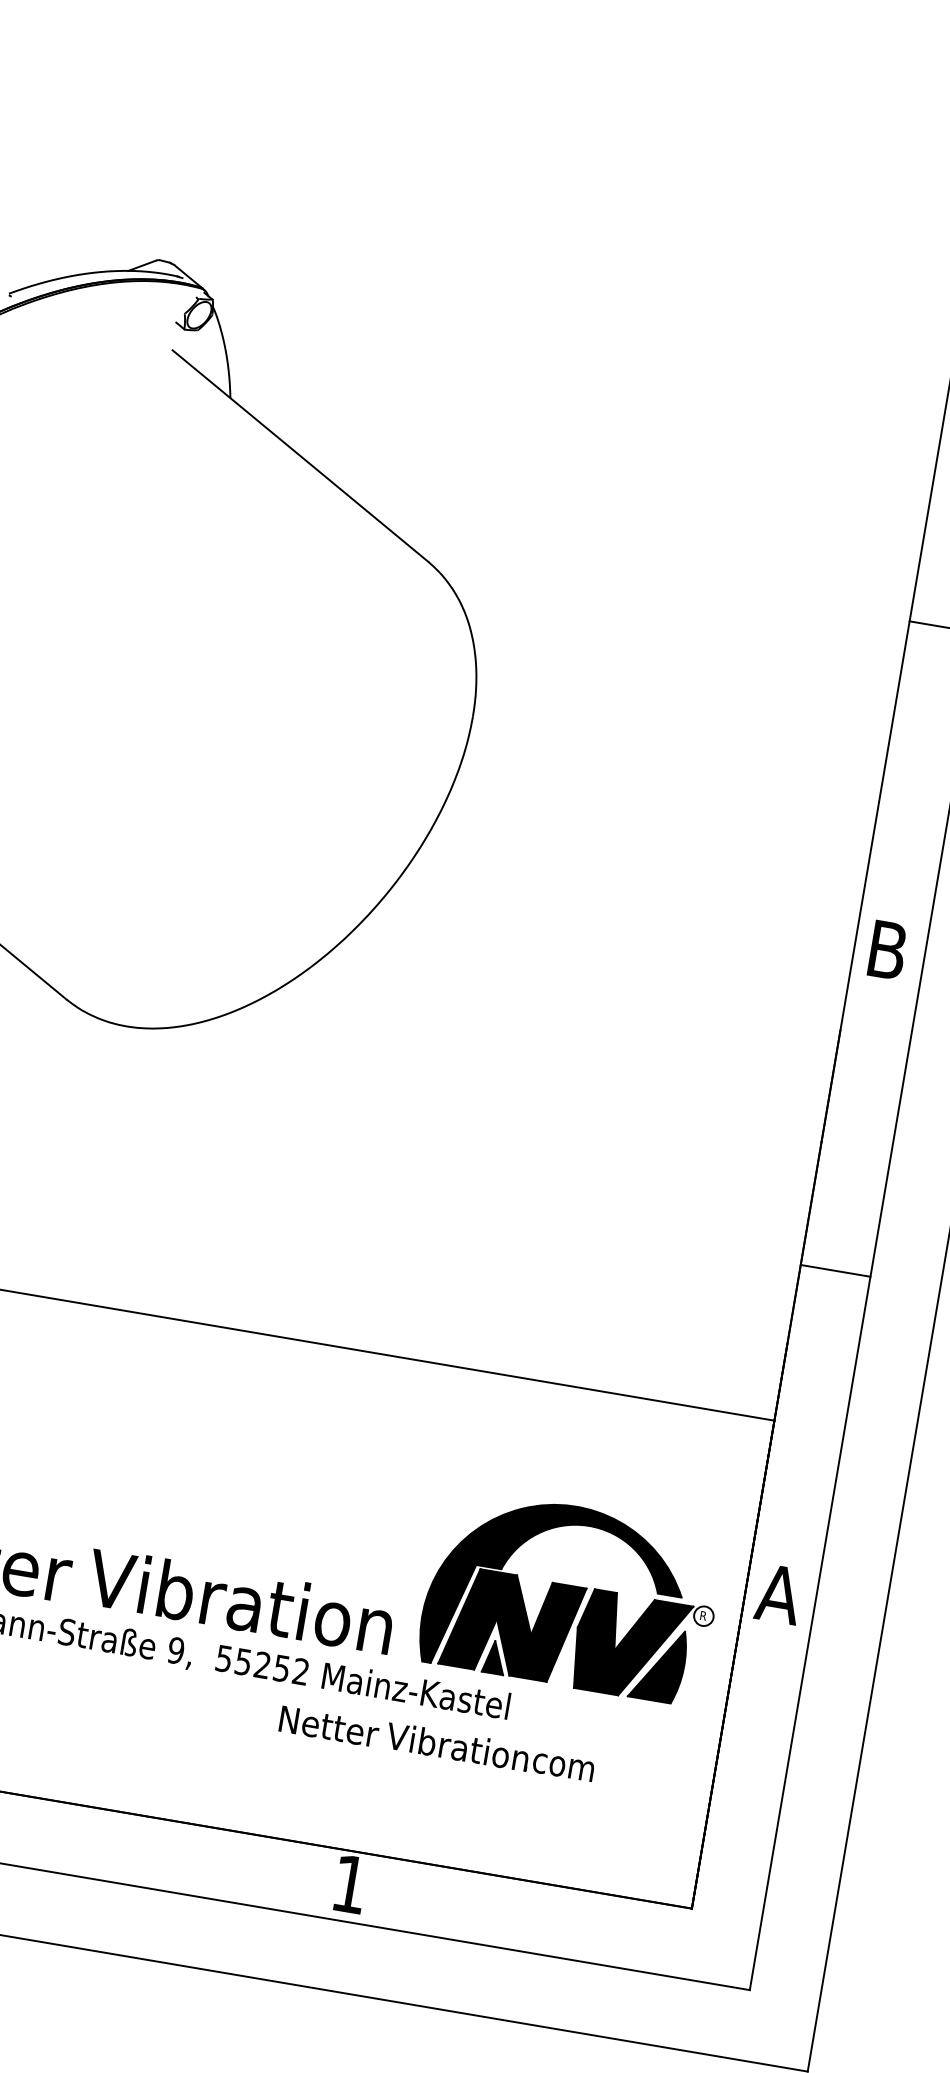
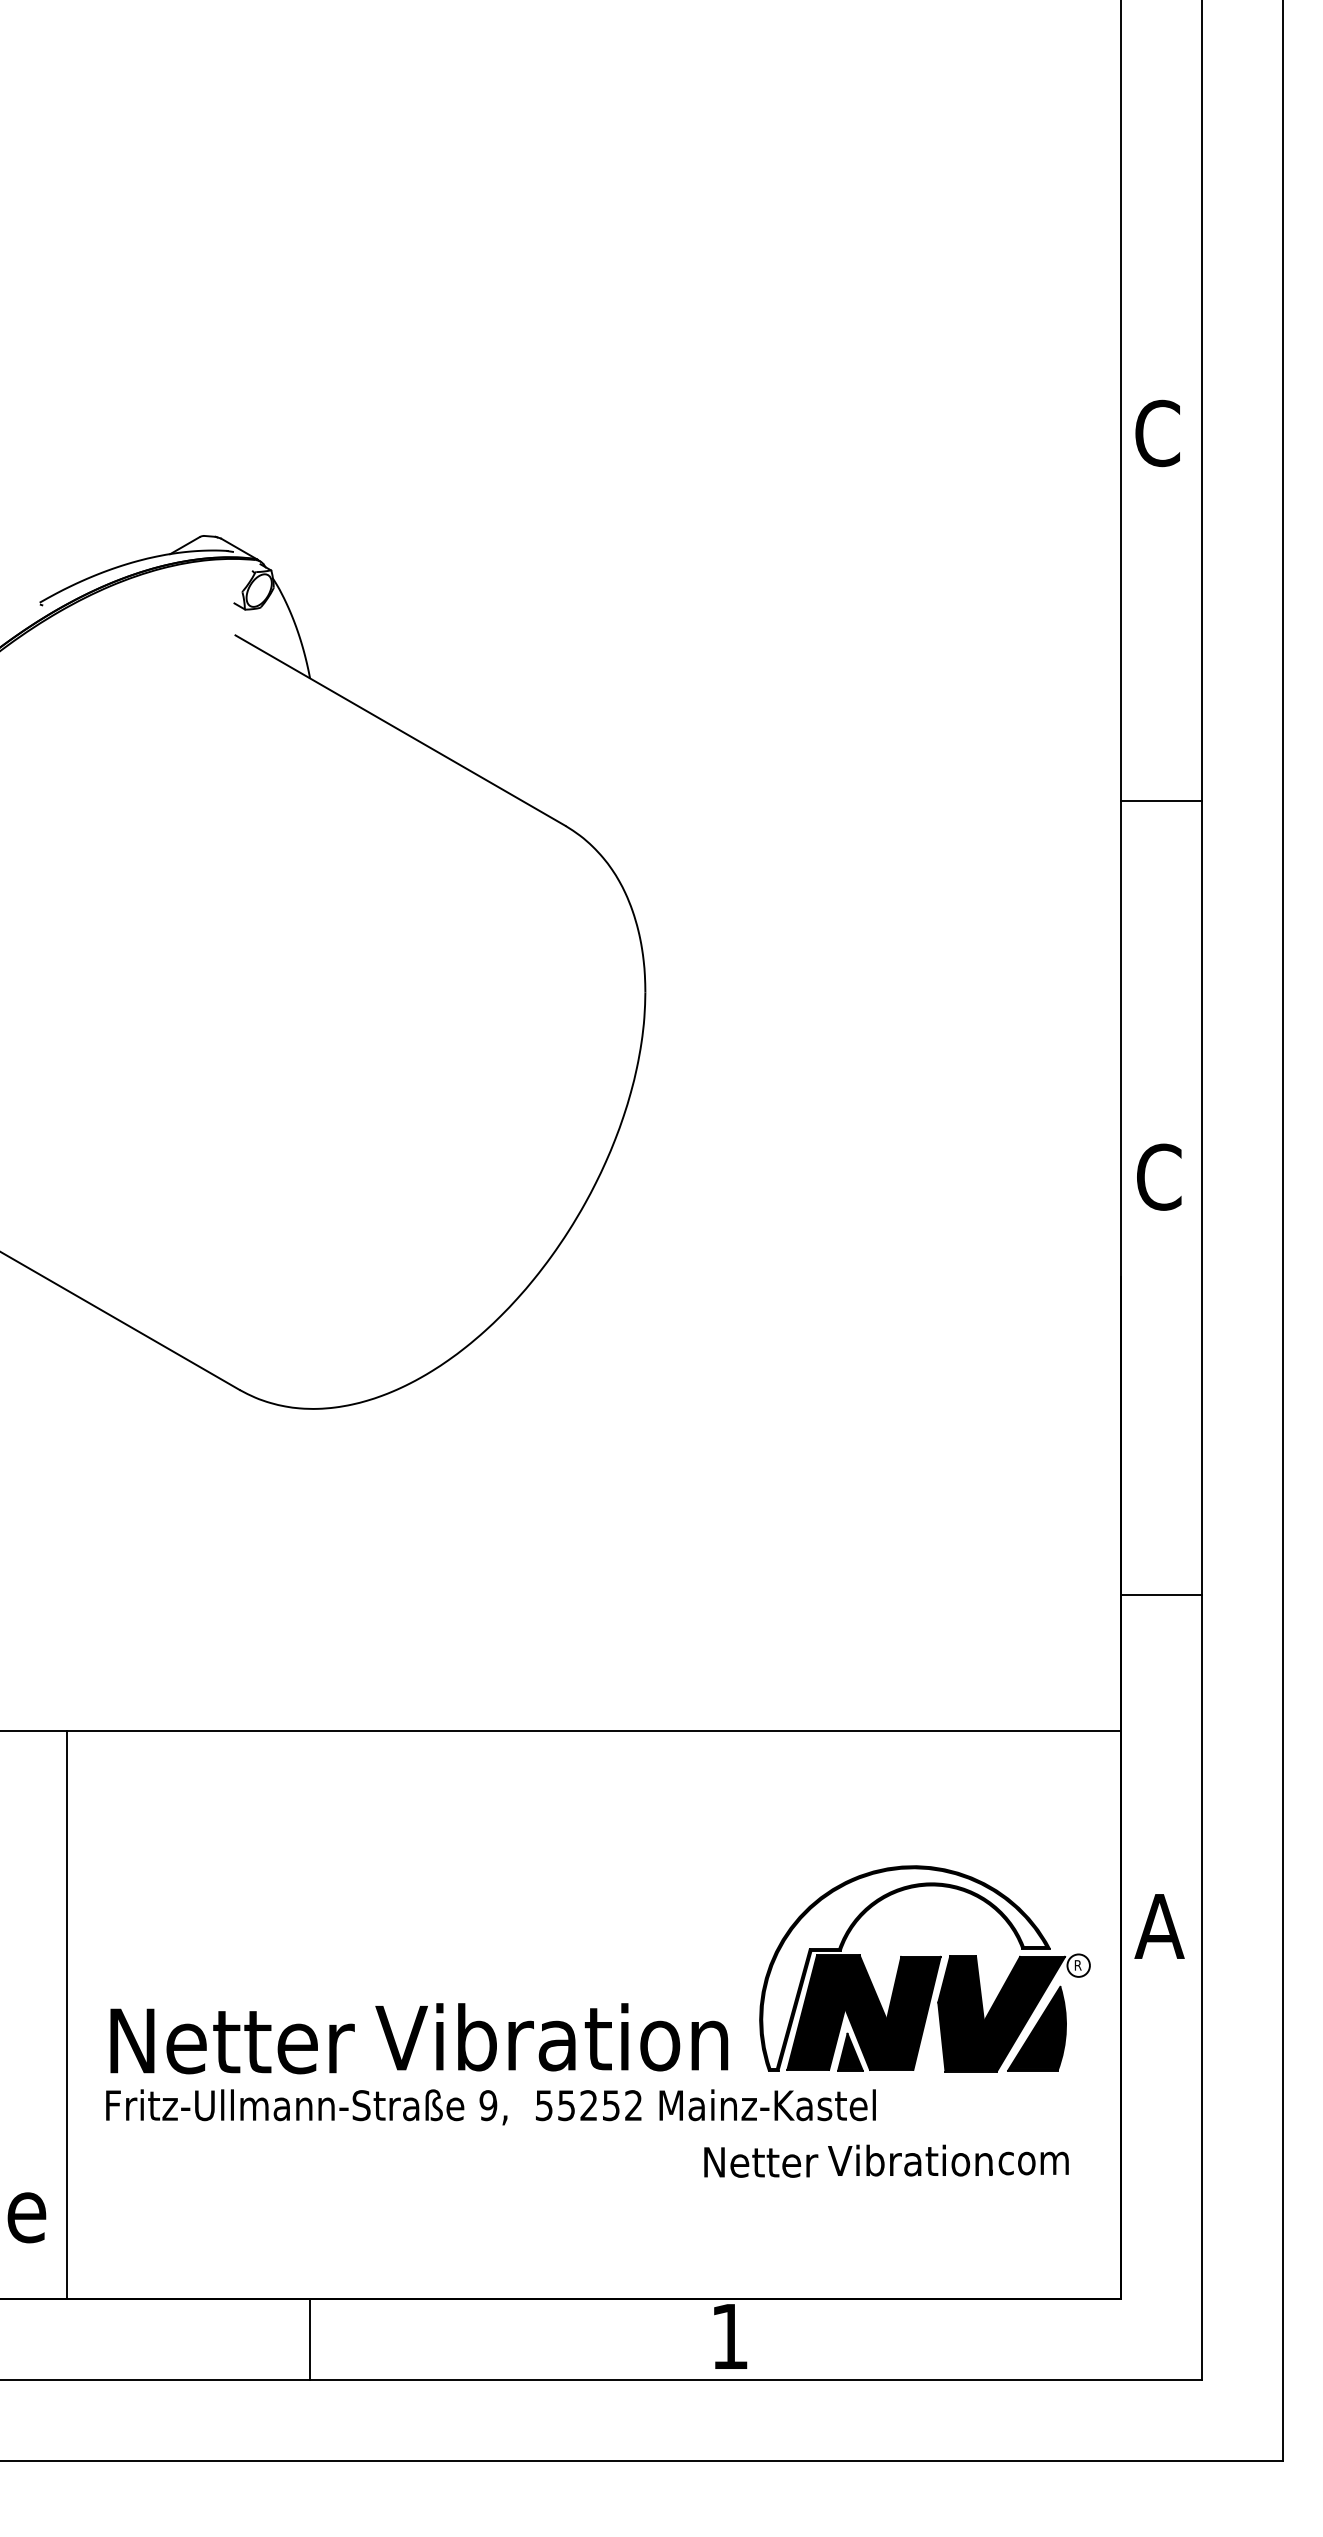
text: (888, 949) -> (1159, 1176), B -> C
line: (835, 1270) -> (1161, 1594), moved
fill: (553, 1593) -> (904, 1968), removed
text: (437, 1743) -> (886, 2160), moved

